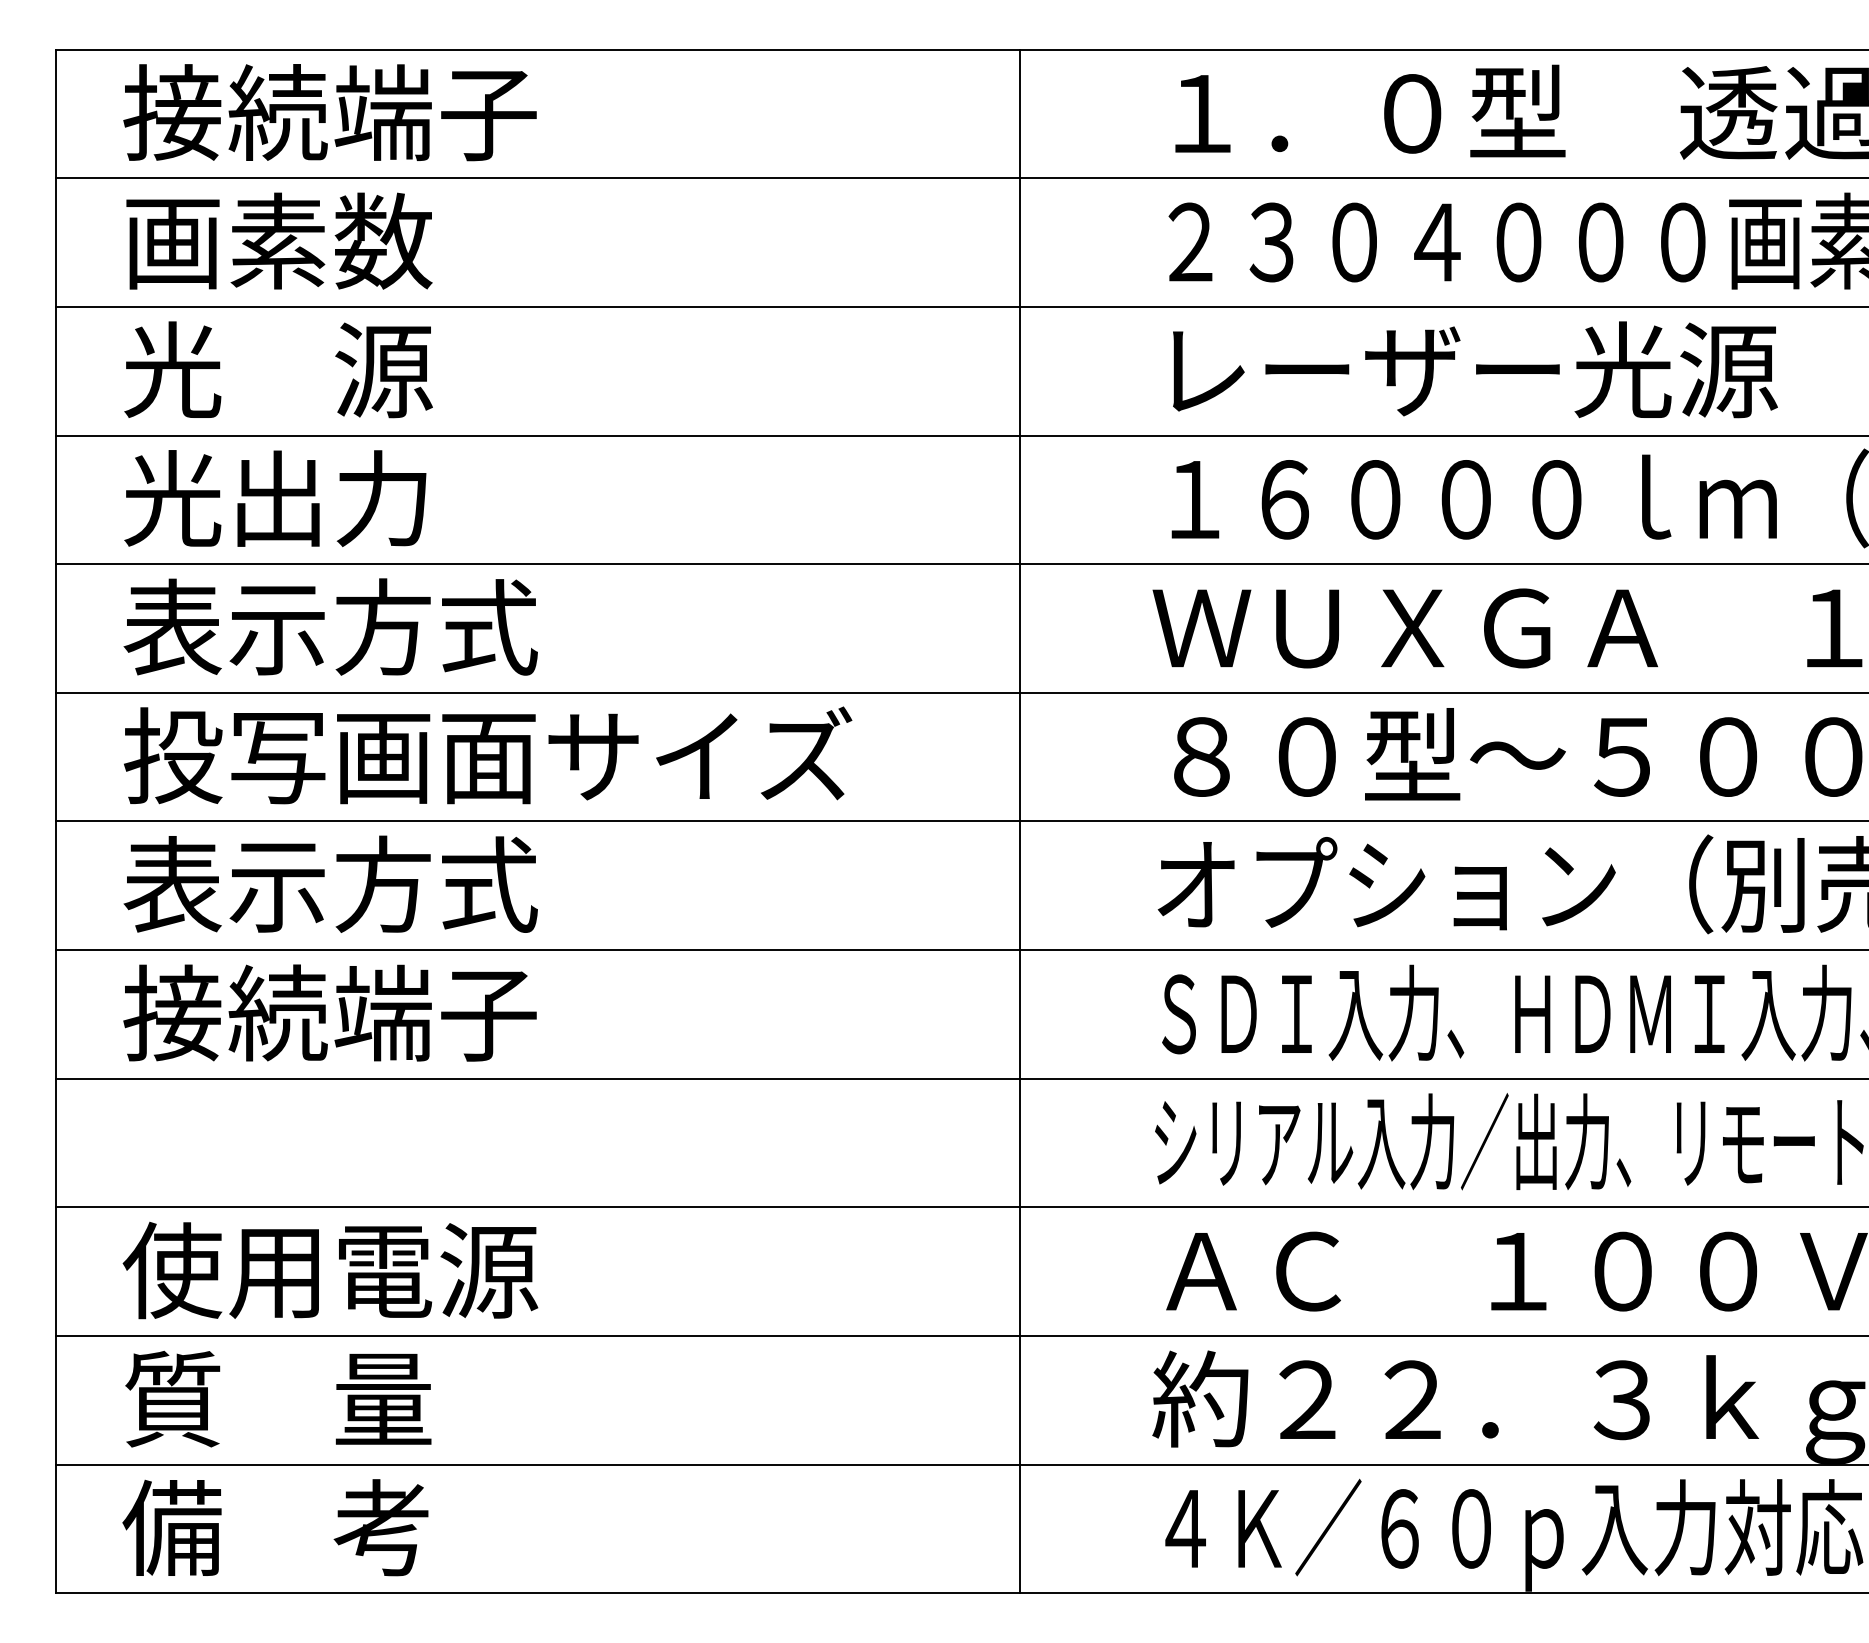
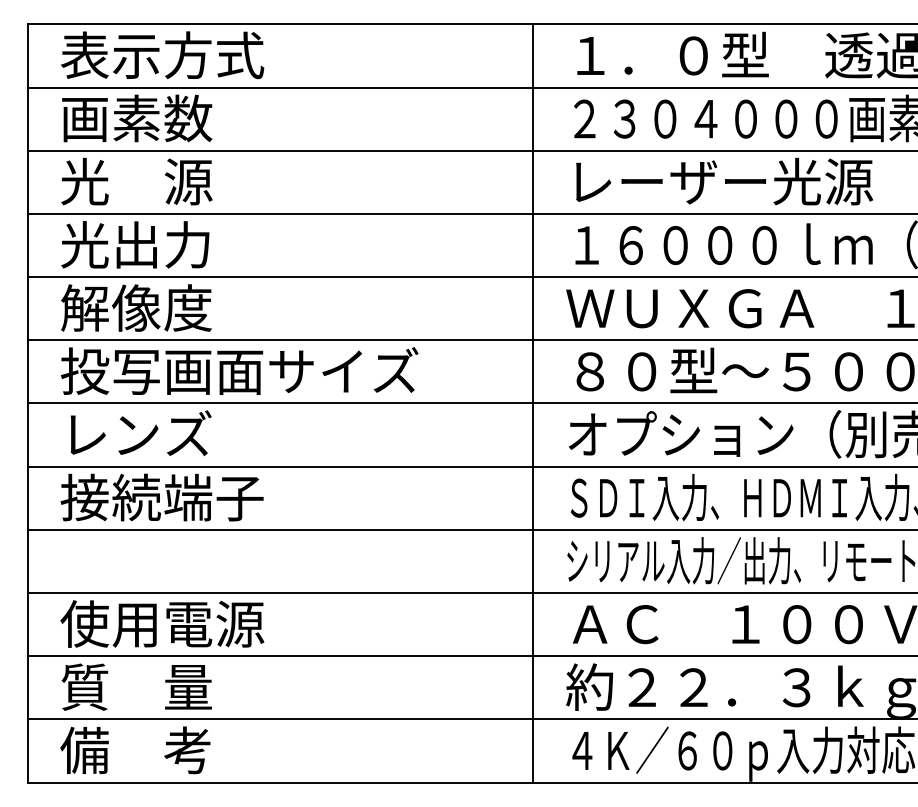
text: (330, 112) -> (162, 55), 接続端子 -> 表示方式
text: (330, 626) -> (162, 307), 表示方式 -> 解像度
line: (1018, 821) -> (532, 403), moved
text: (330, 884) -> (162, 434), 表示方式 -> レンズ

